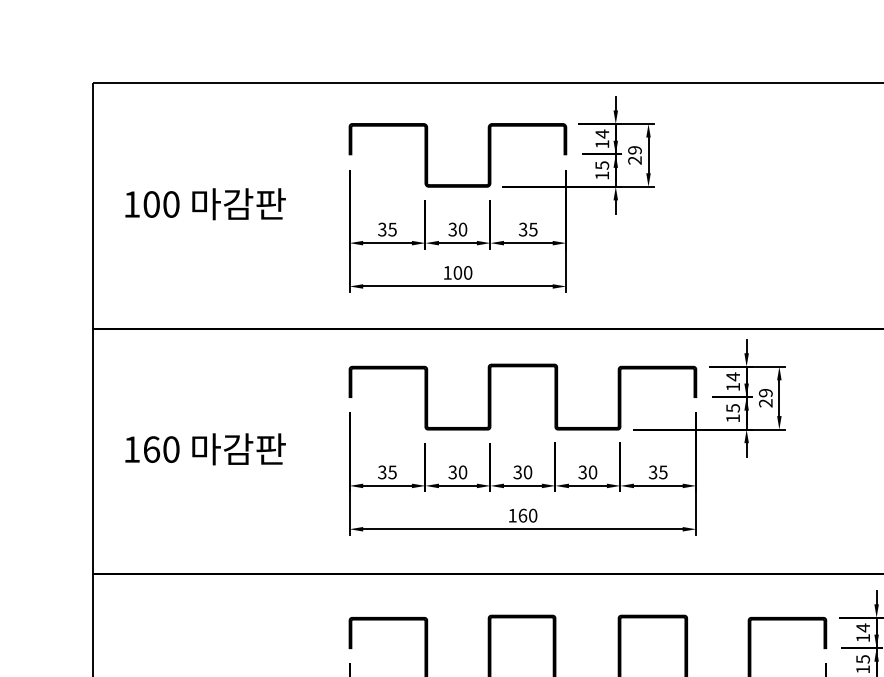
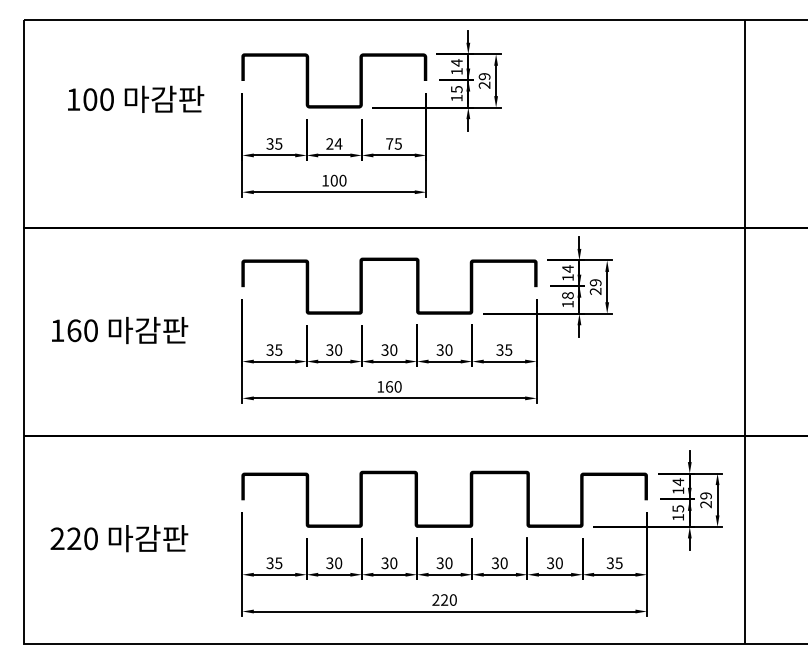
text: (206, 203) -> (136, 98), moved
text: (458, 229) -> (334, 143), 30 -> 24
text: (522, 229) -> (389, 143), 35 -> 75
text: (732, 408) -> (567, 295), 15 -> 18

